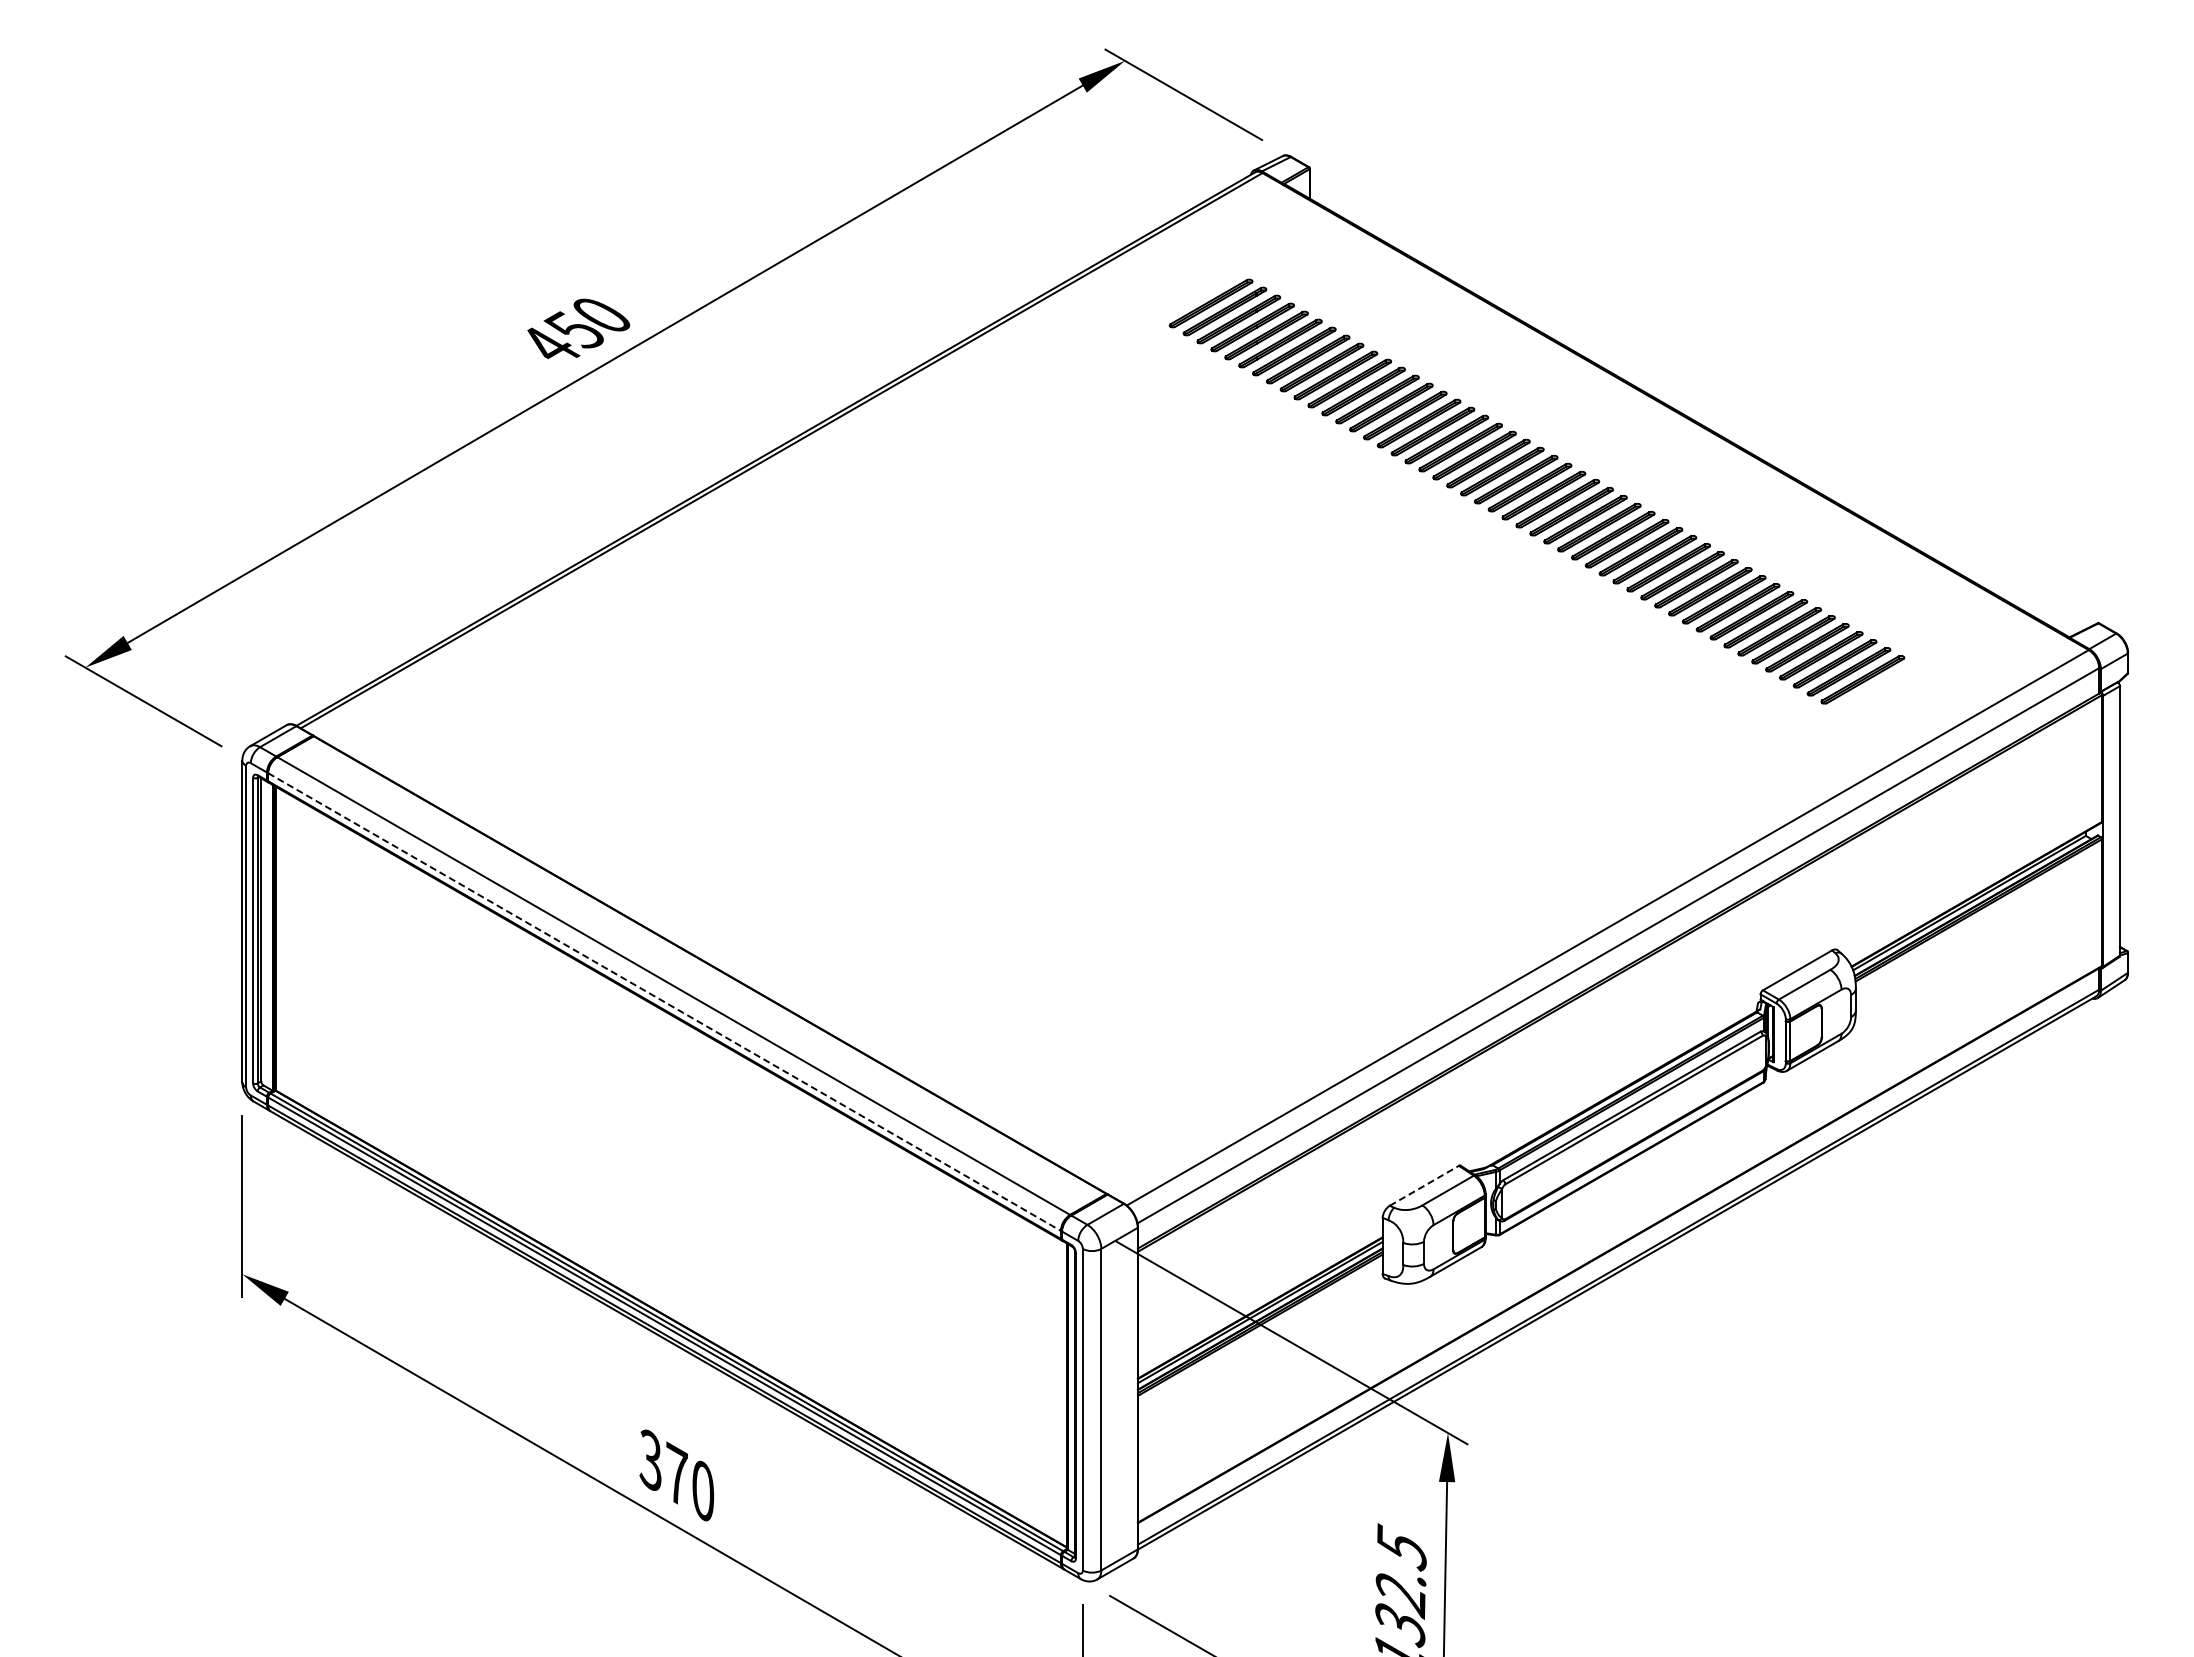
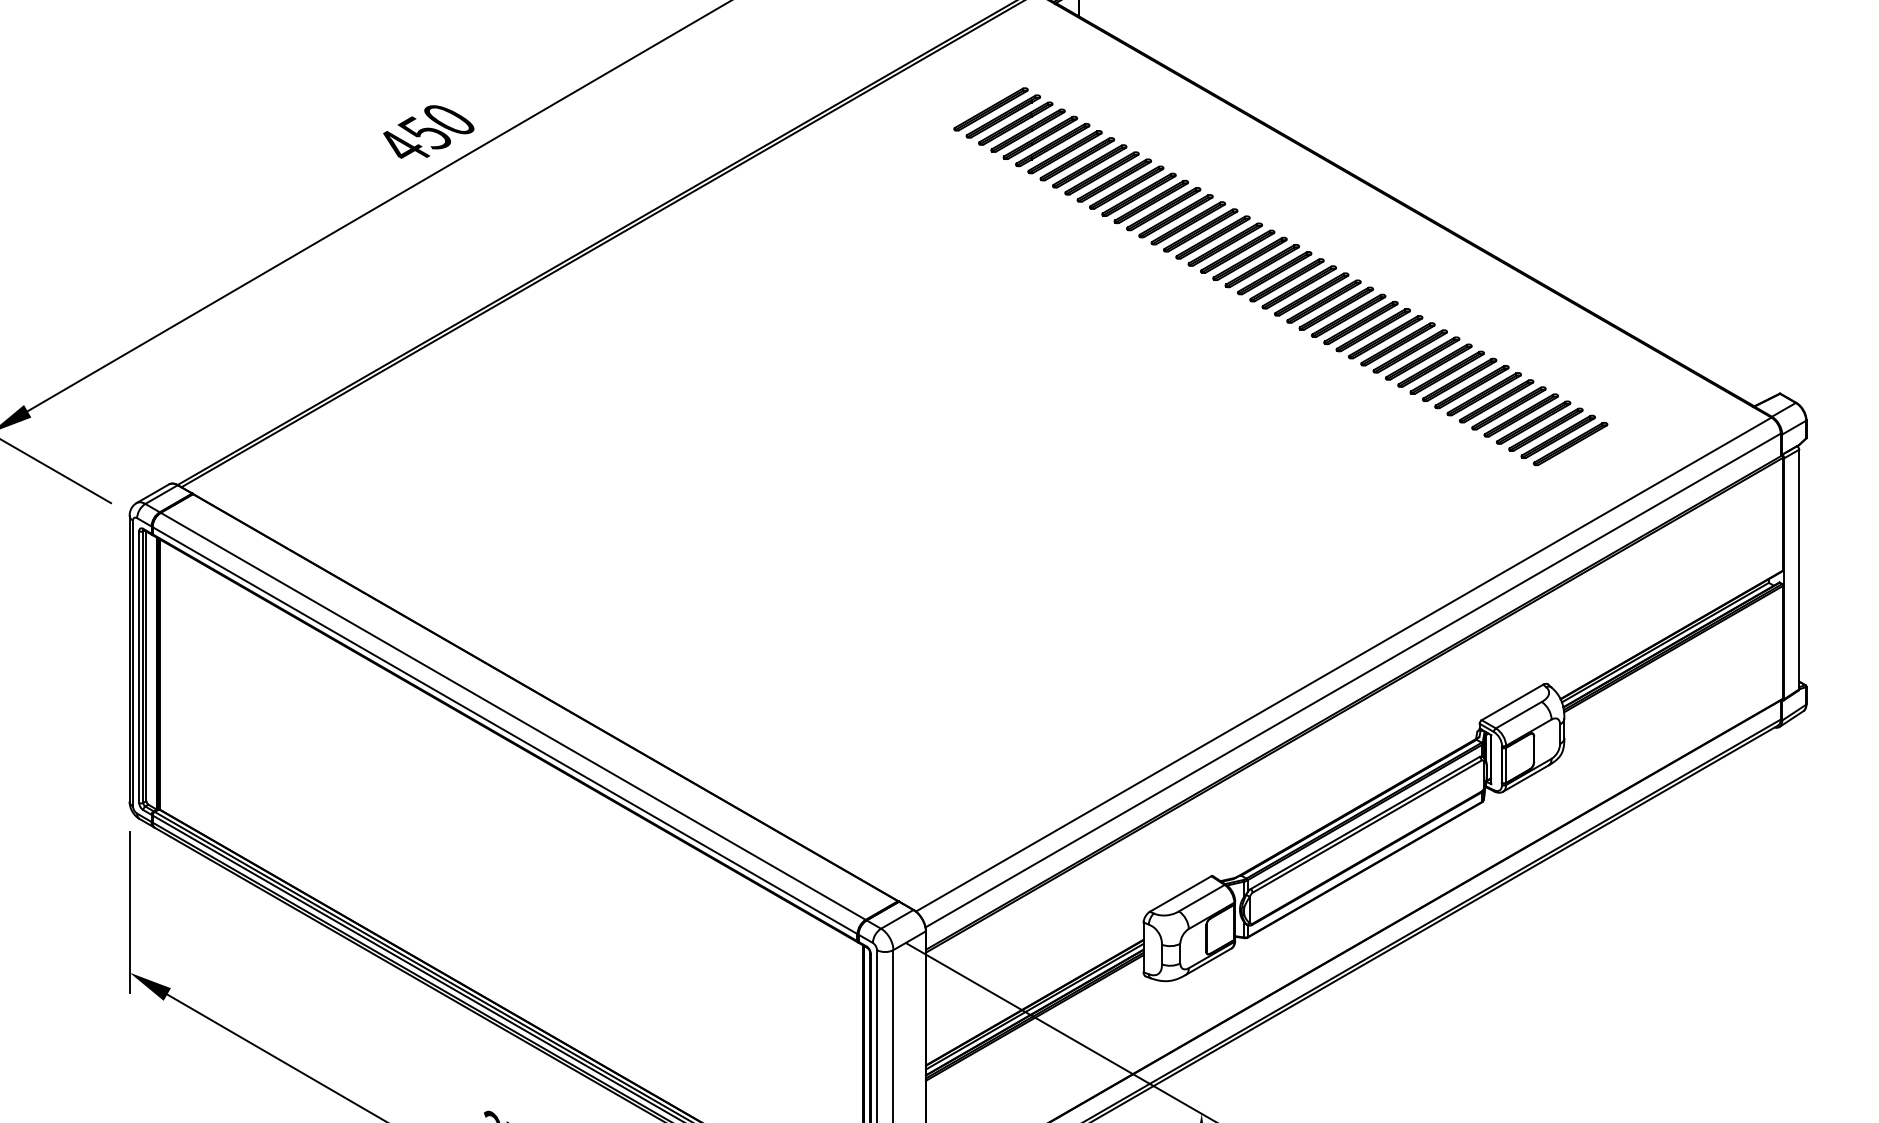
line: (664, 1002) -> (505, 730), dashed -> solid
line: (1424, 1185) -> (1180, 893), dashed -> solid

